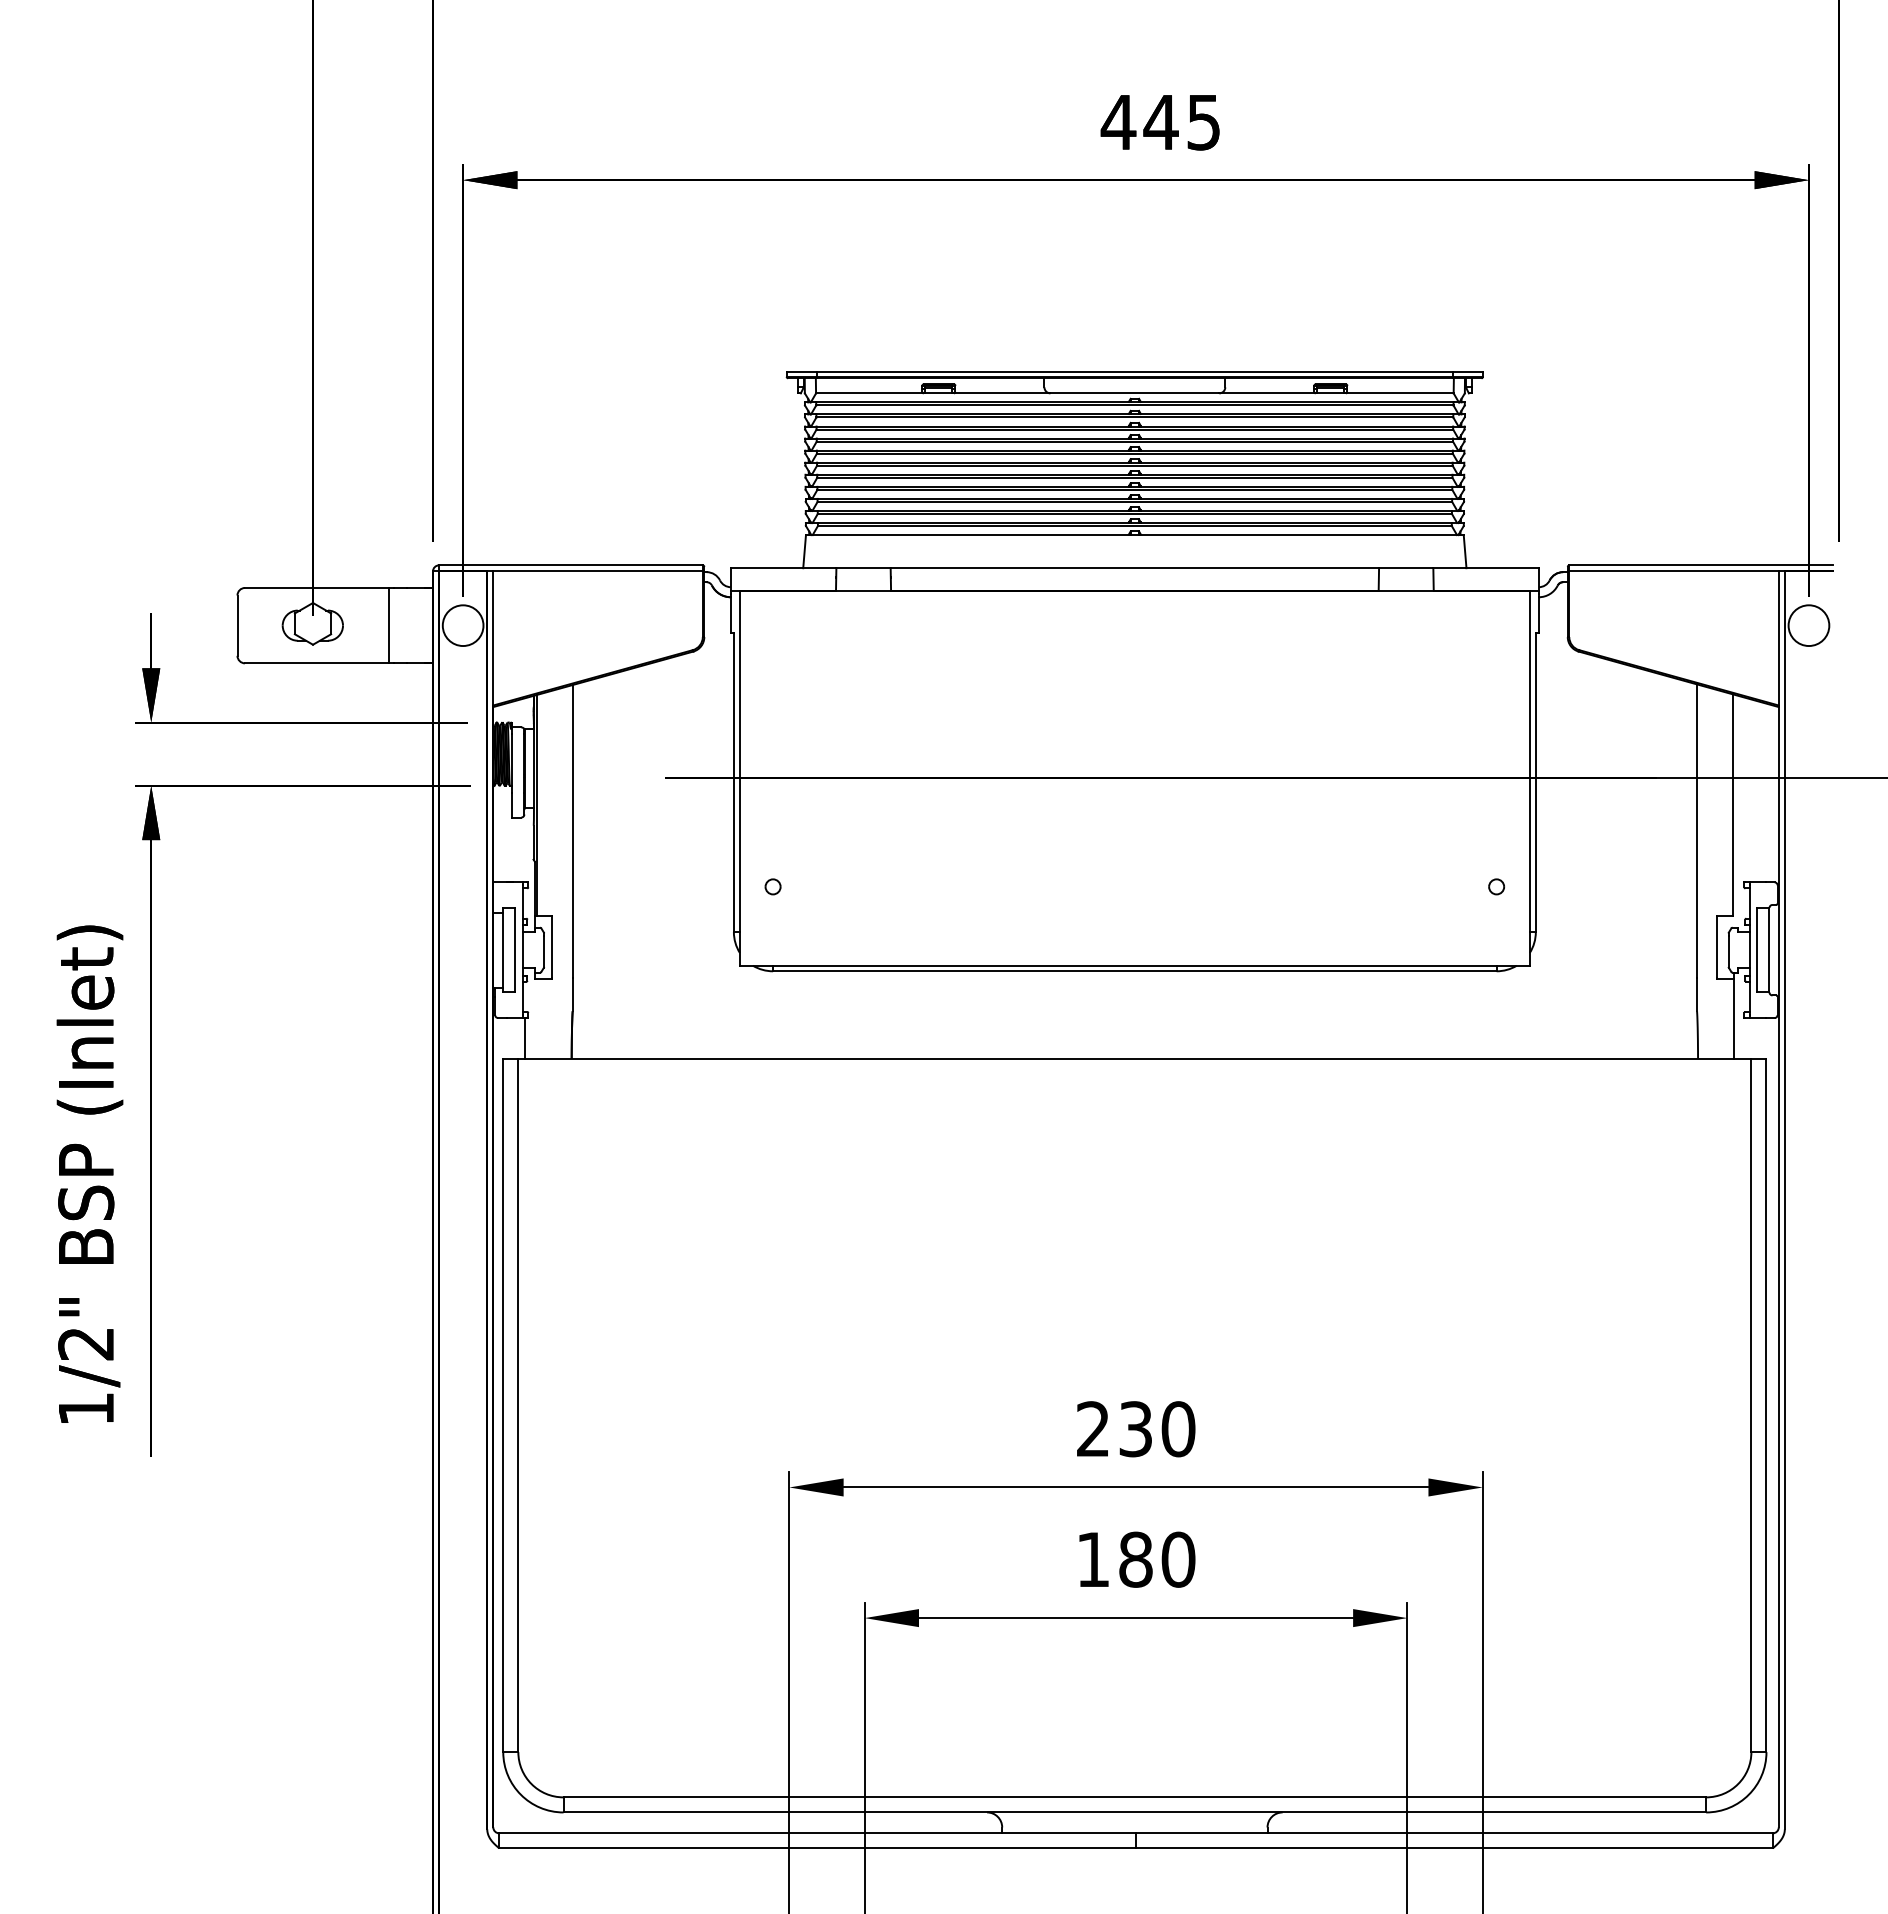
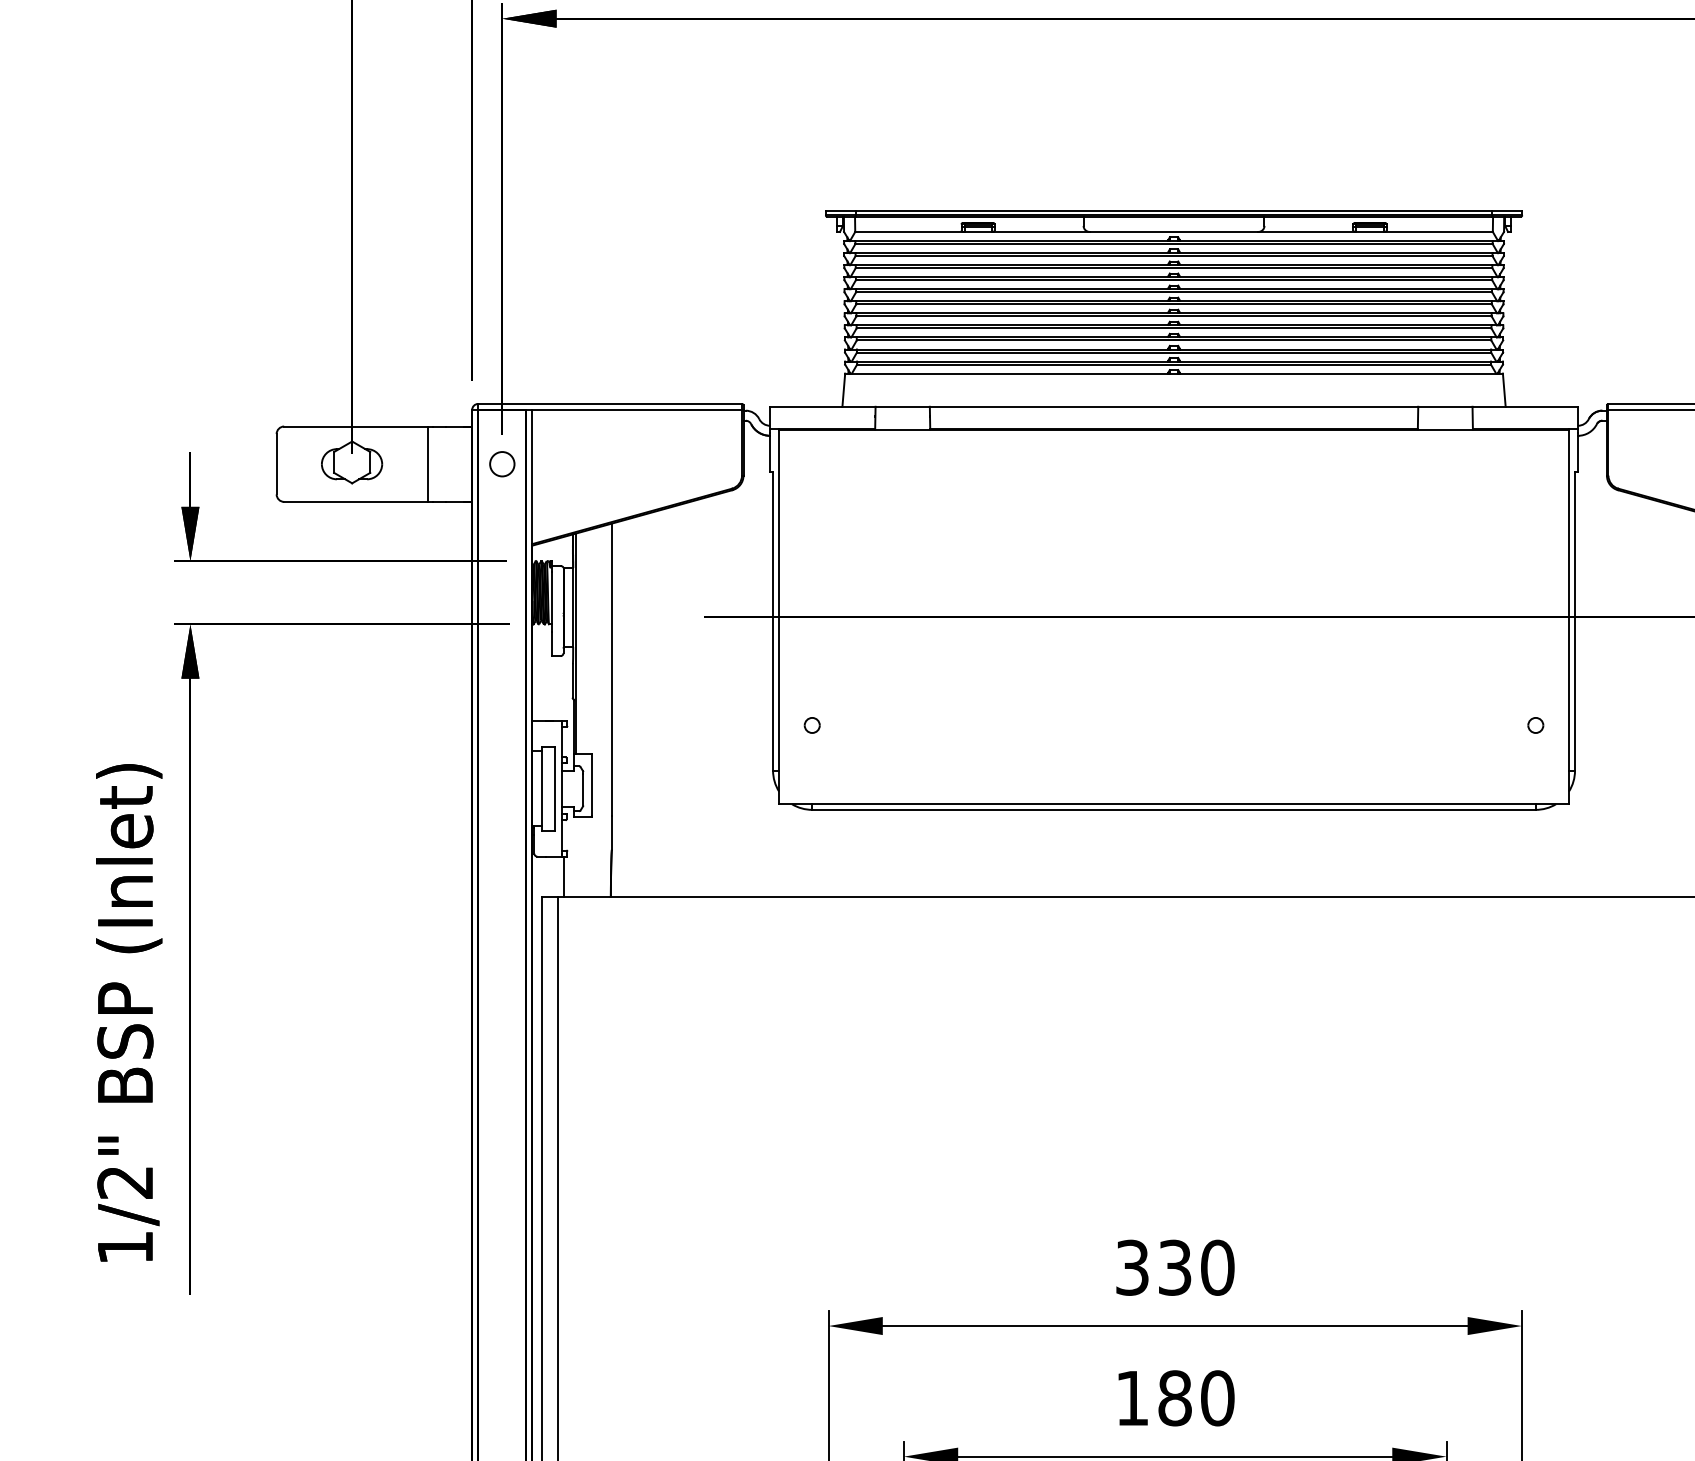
circle: (462, 625) -> (501, 464), size x0.6
text: (1093, 1429) -> (1132, 1268), 230 -> 330

